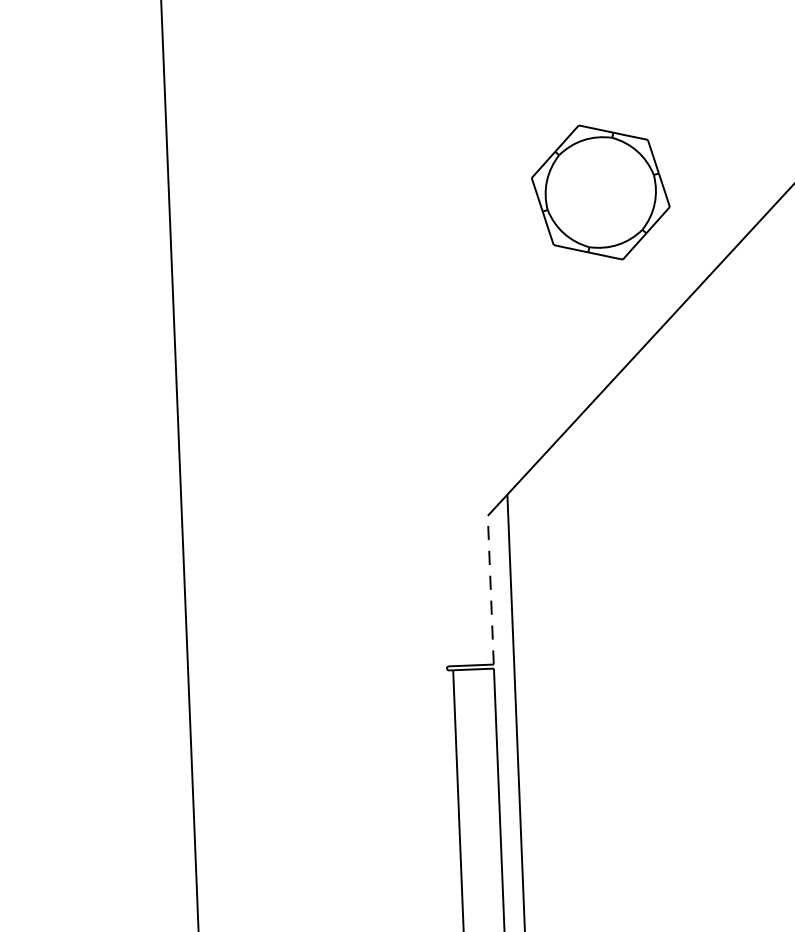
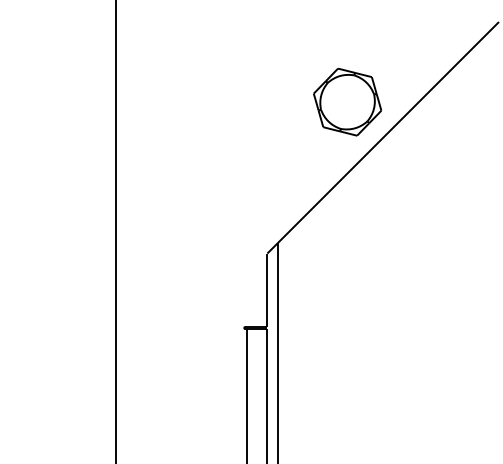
part: (600, 191) -> (347, 101), moved
line: (490, 590) -> (267, 290), dashed -> solid

